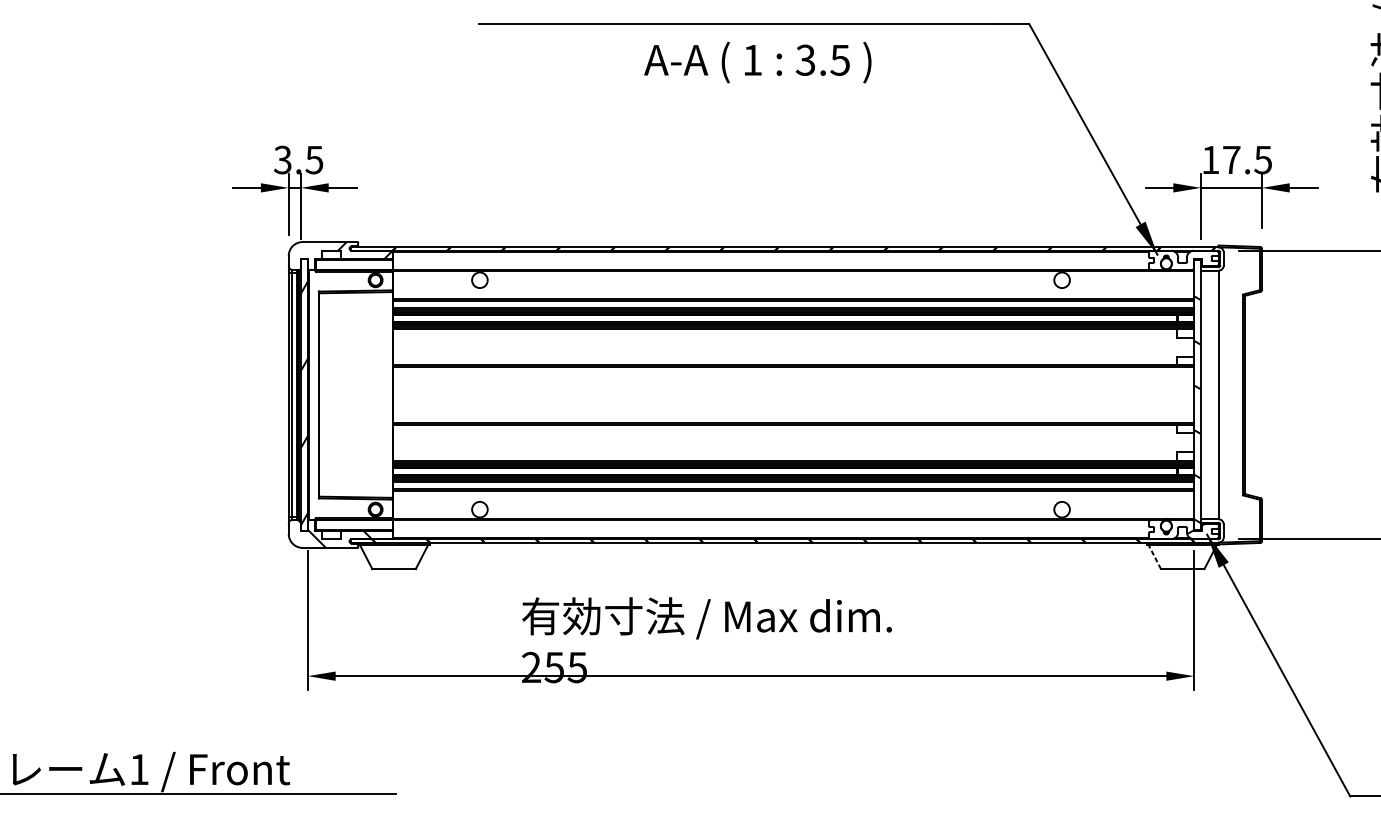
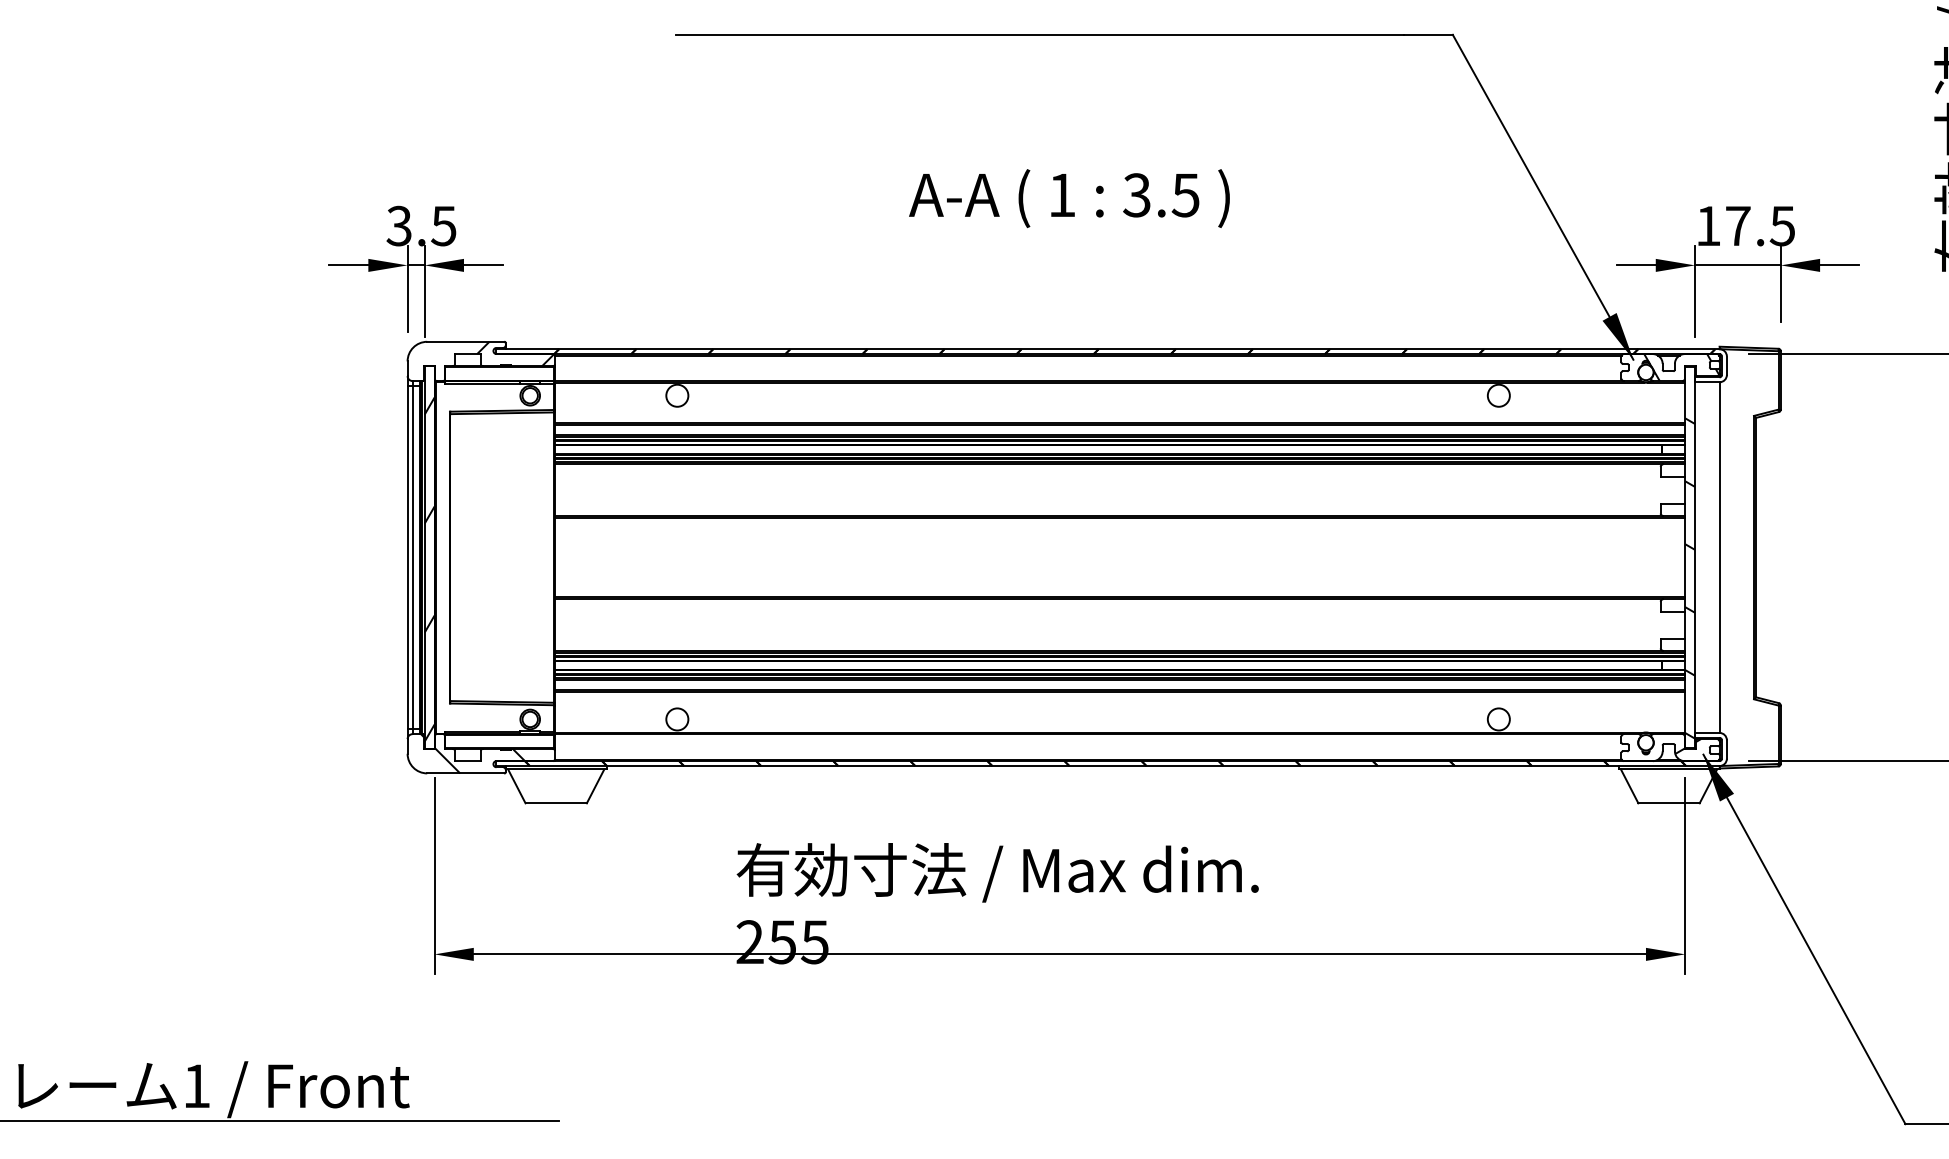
text: (757, 62) -> (1069, 198), moved
hatch: (1191, 260) -> (1681, 367), added
line: (1154, 556) -> (1629, 785), dashed -> solid

